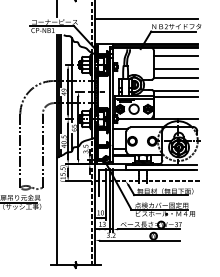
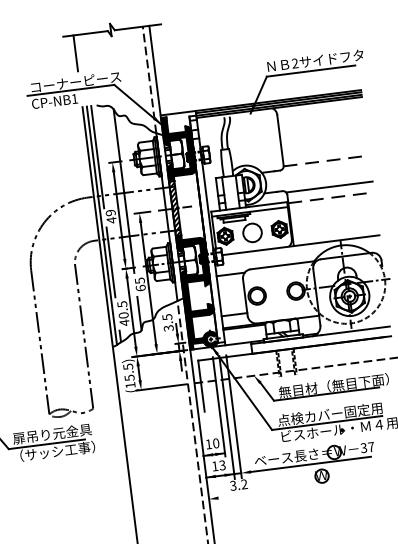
line: (146, 18) -> (254, 52), removed
line: (175, 55) -> (320, 117), removed
line: (175, 68) -> (323, 142), removed
line: (175, 77) -> (325, 160), solid -> dashed
line: (175, 96) -> (330, 197), solid -> dashed
line: (139, 240) -> (295, 488), removed

